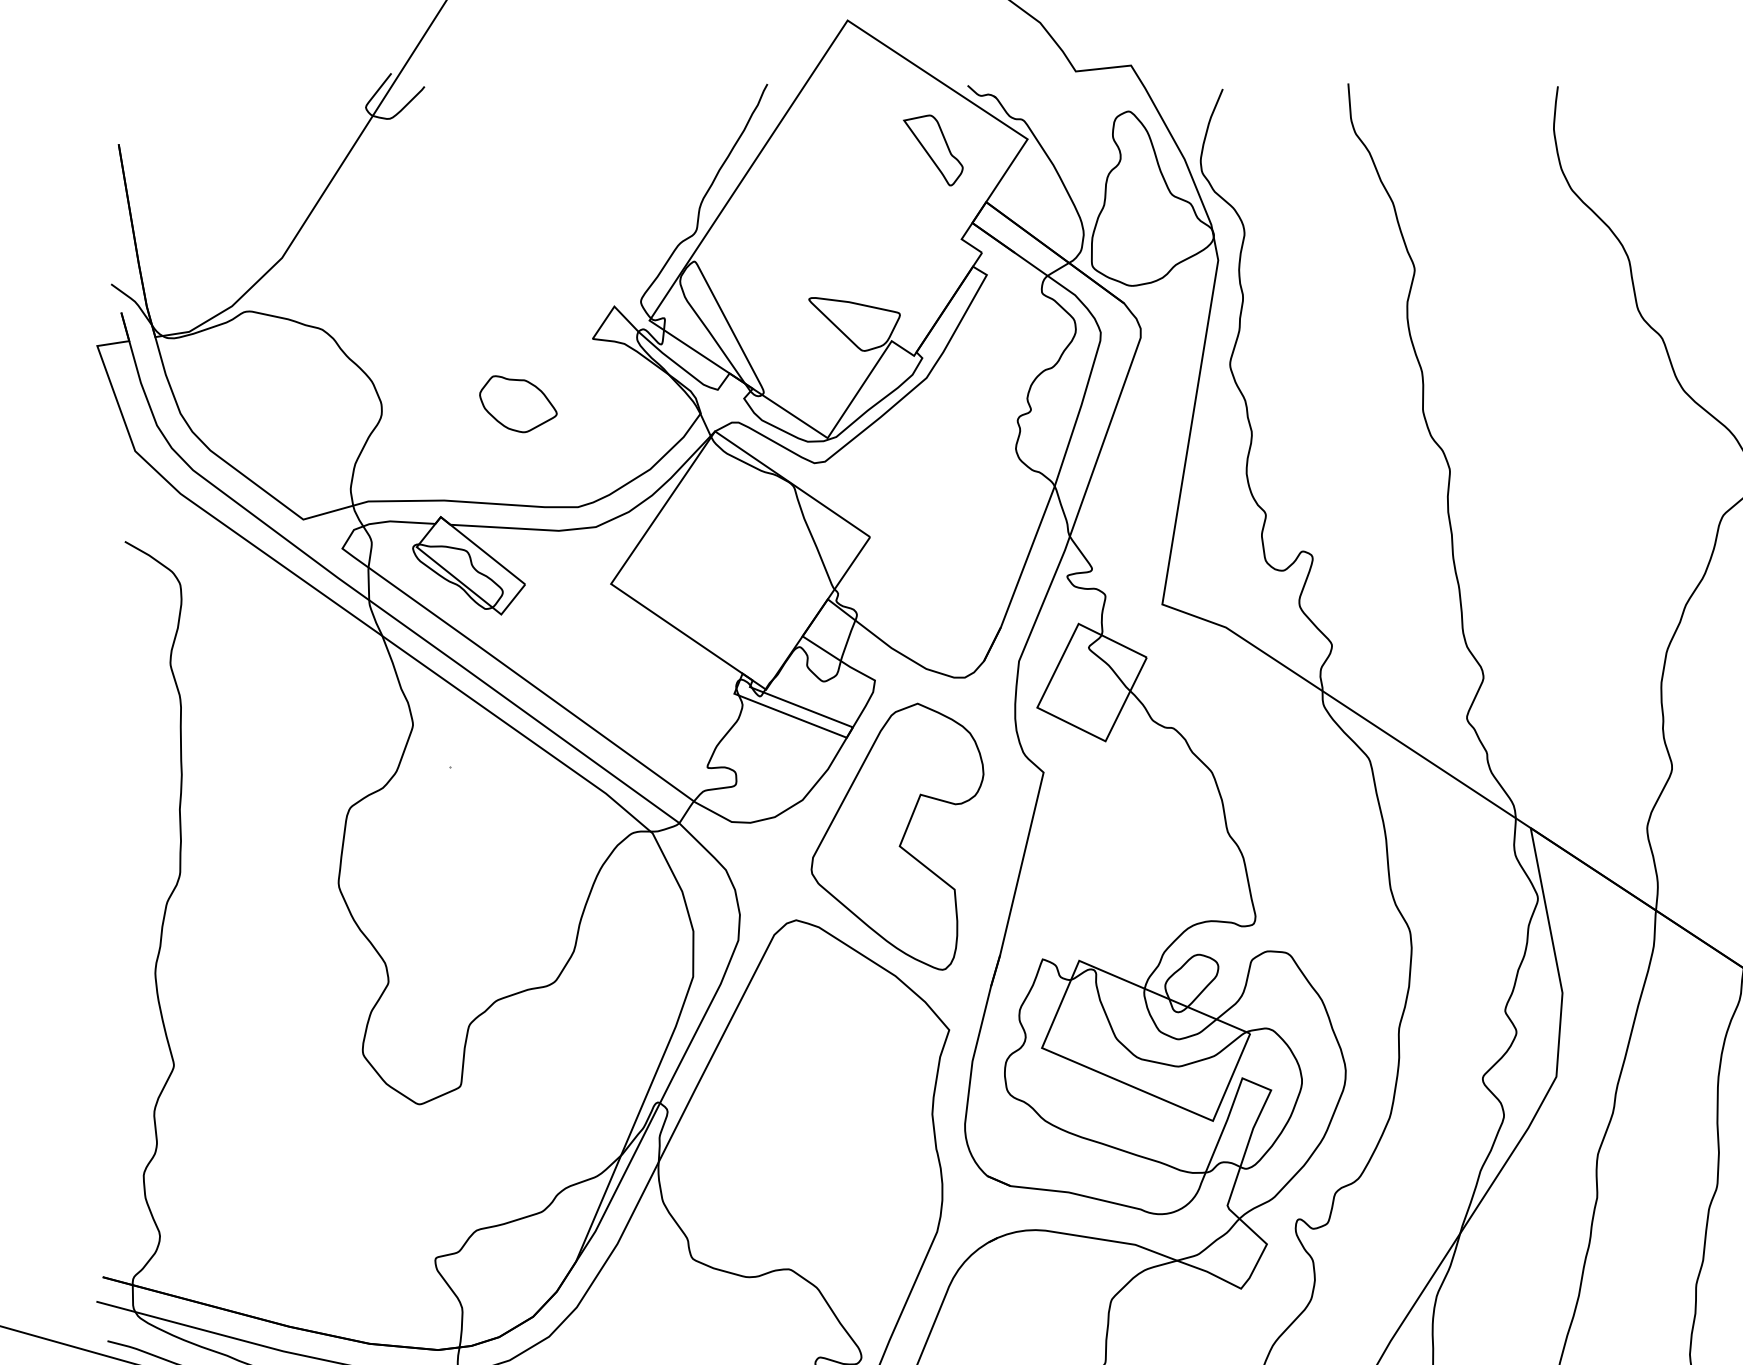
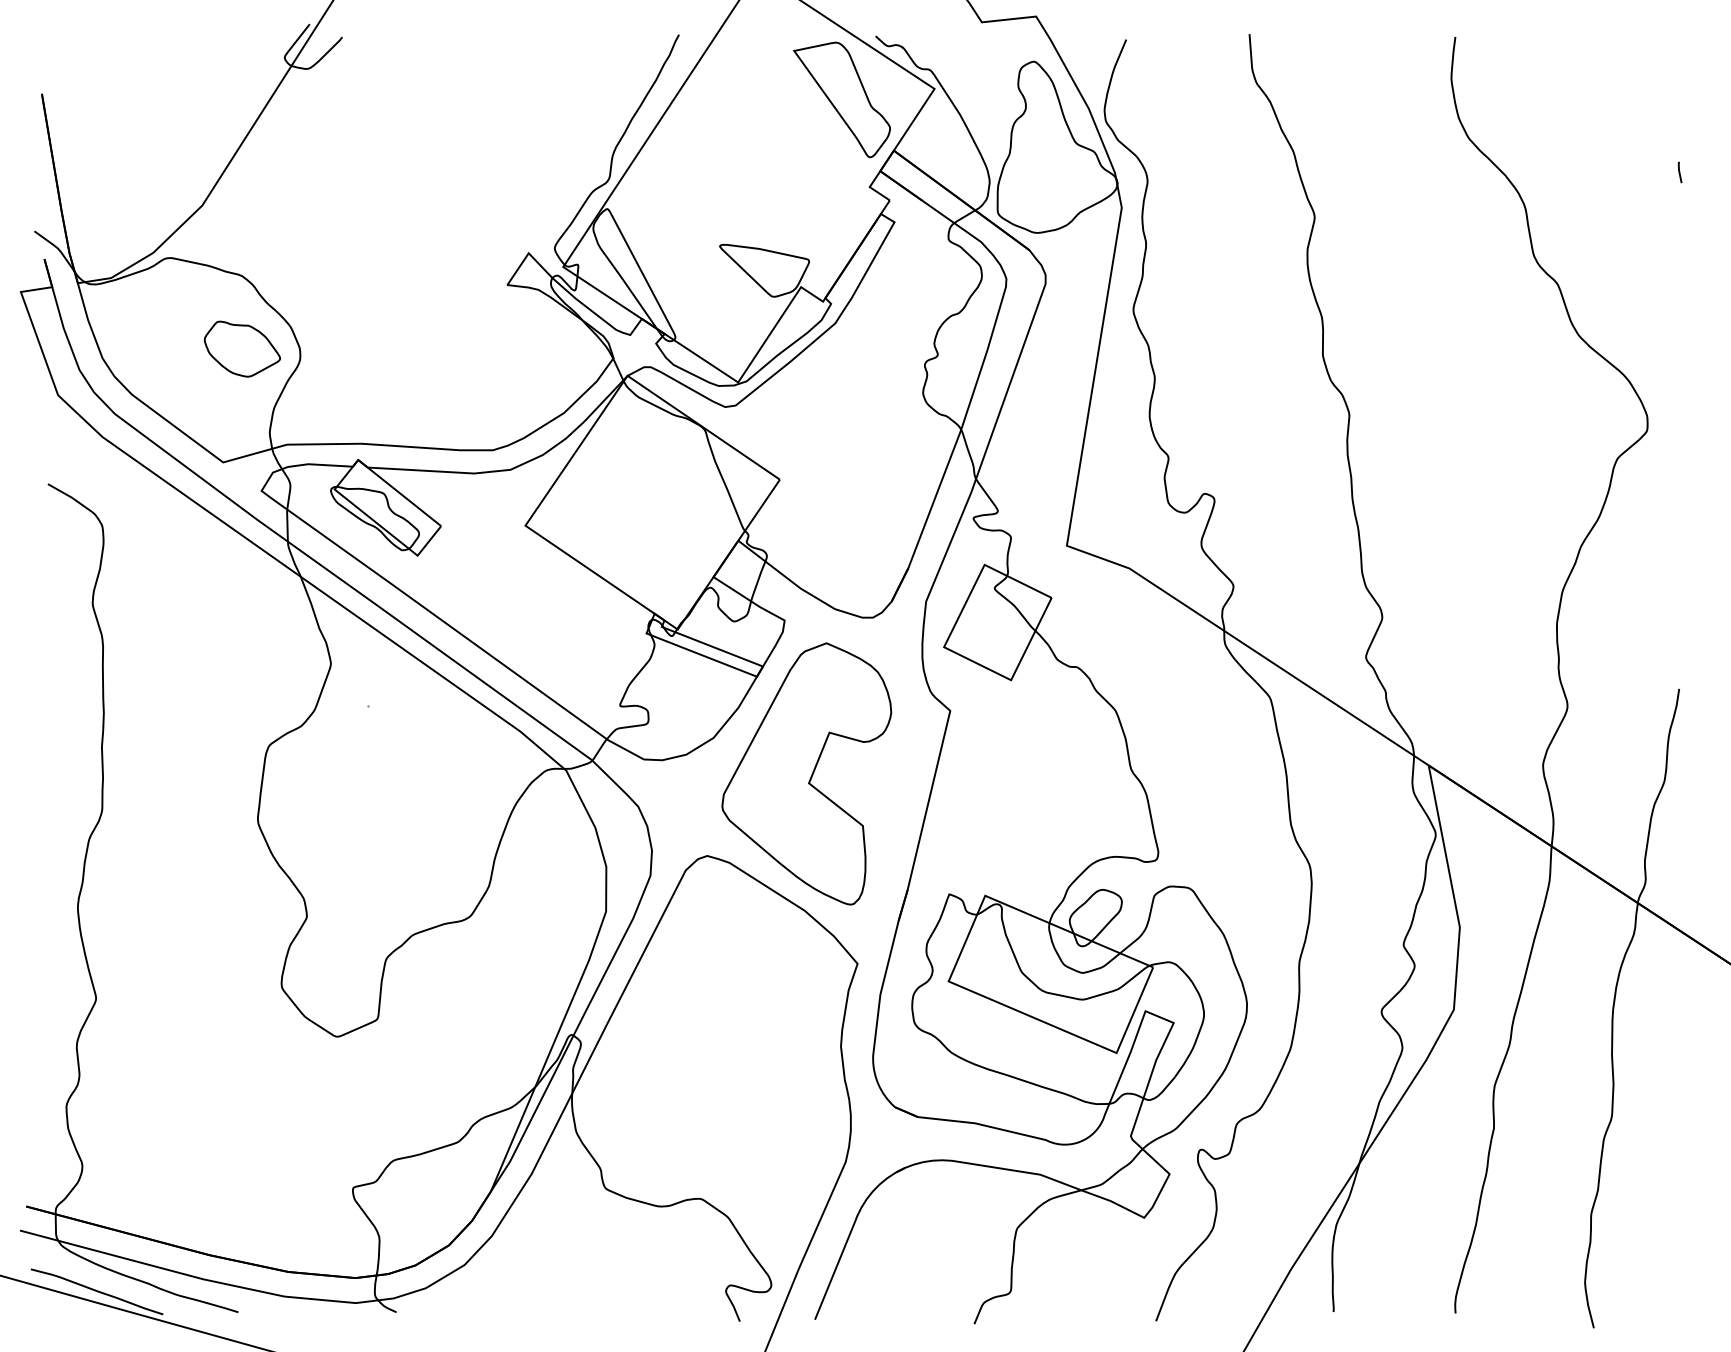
part: (932, 150) -> (841, 99), size x1.67
part: (517, 403) -> (241, 348), moved

